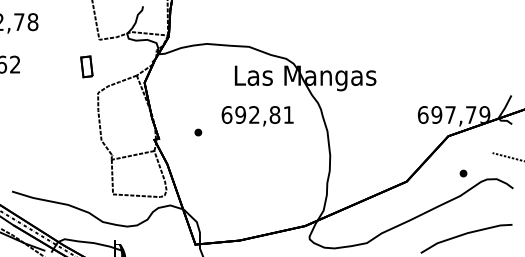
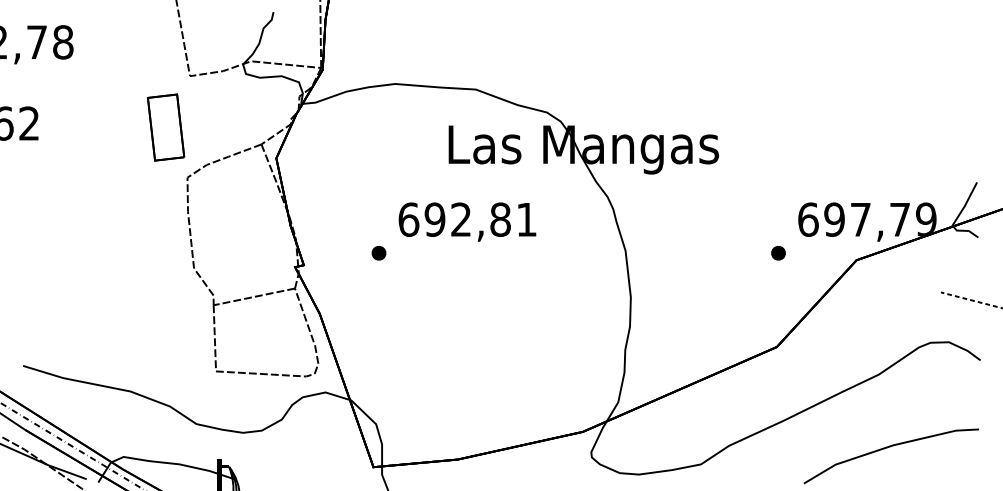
part: (86, 66) -> (165, 127), size x1.67
text: (257, 116) -> (467, 222), moved
part: (463, 173) -> (778, 253), moved

